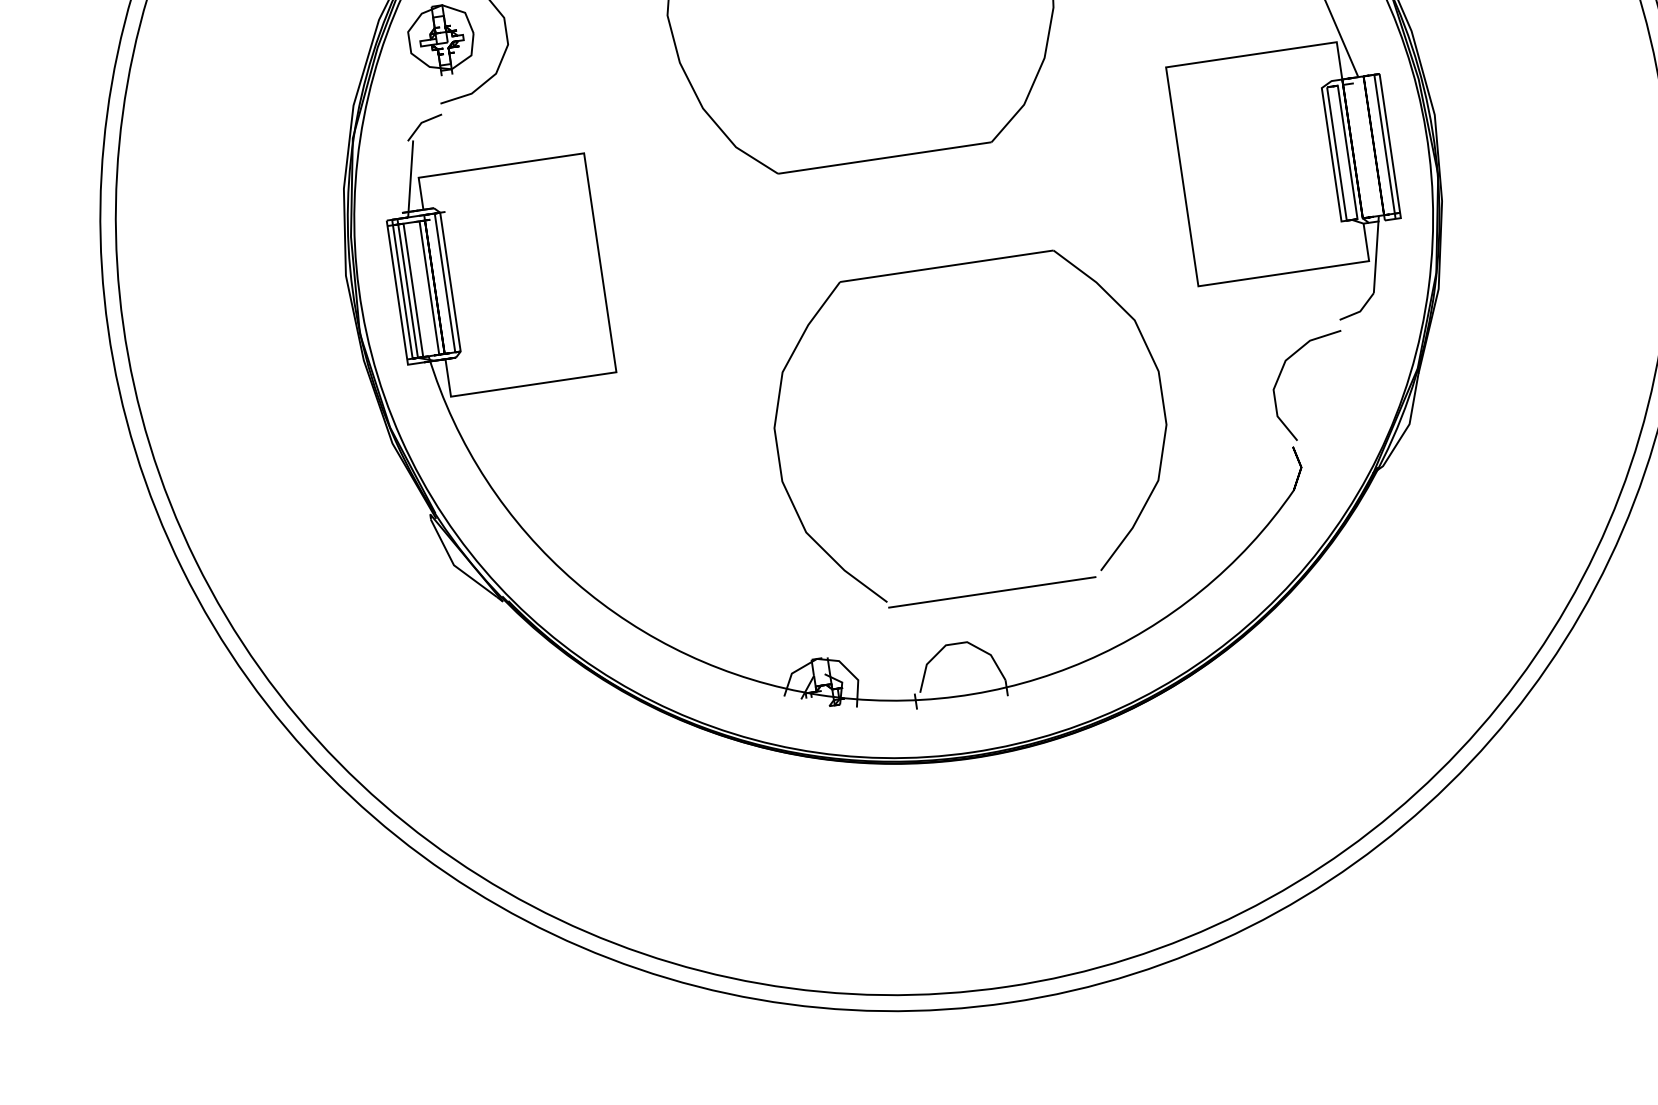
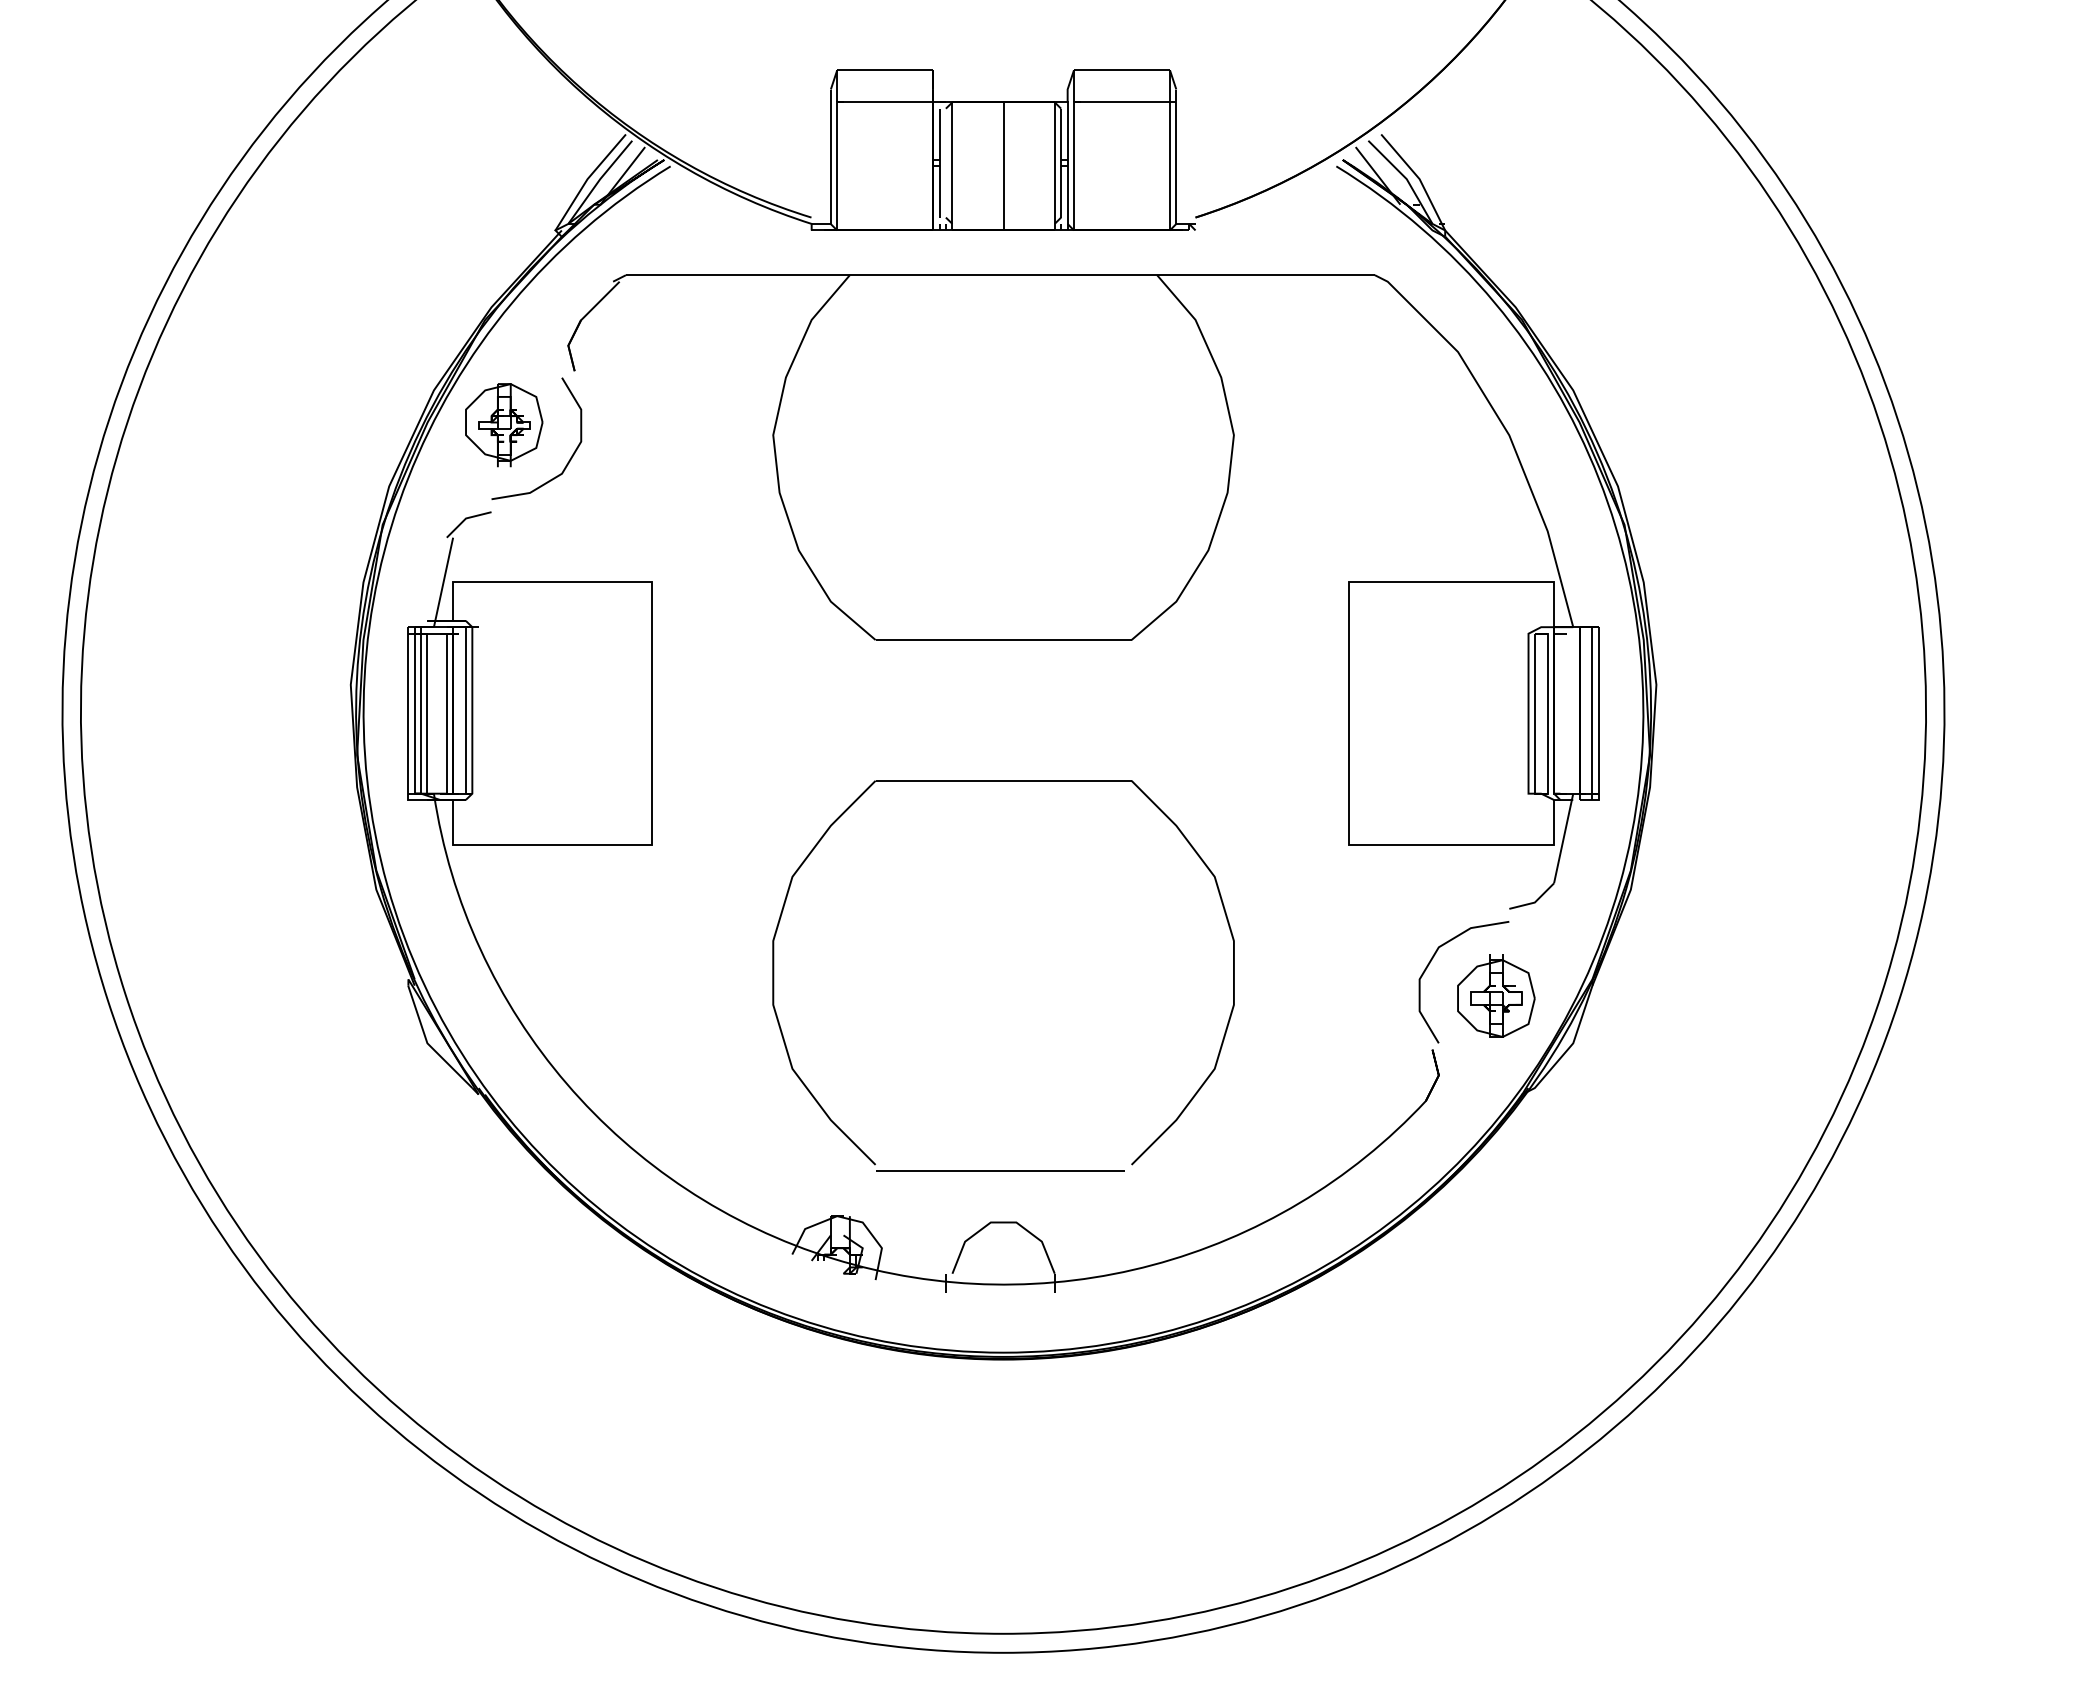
part: (946, 266) -> (1003, 781), moved
part: (1339, 393) -> (1496, 995), added

